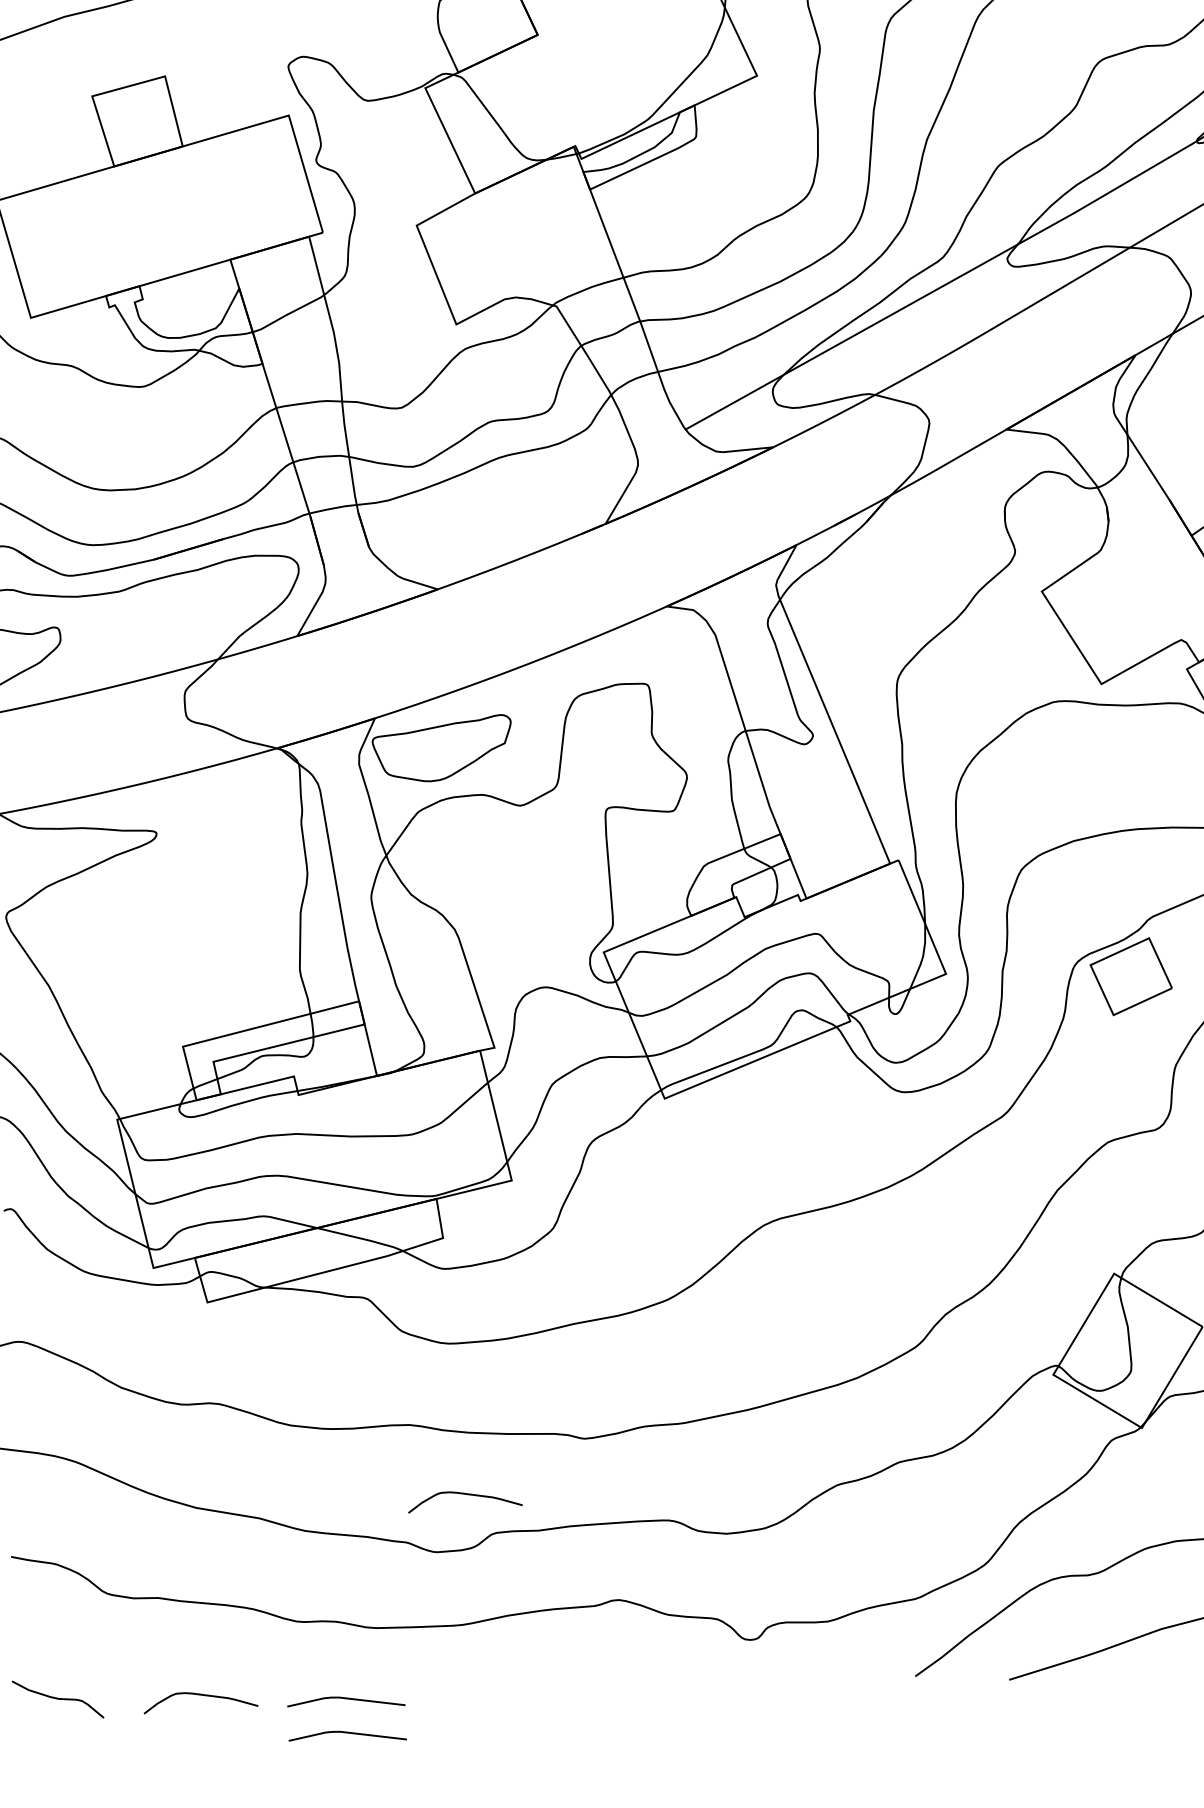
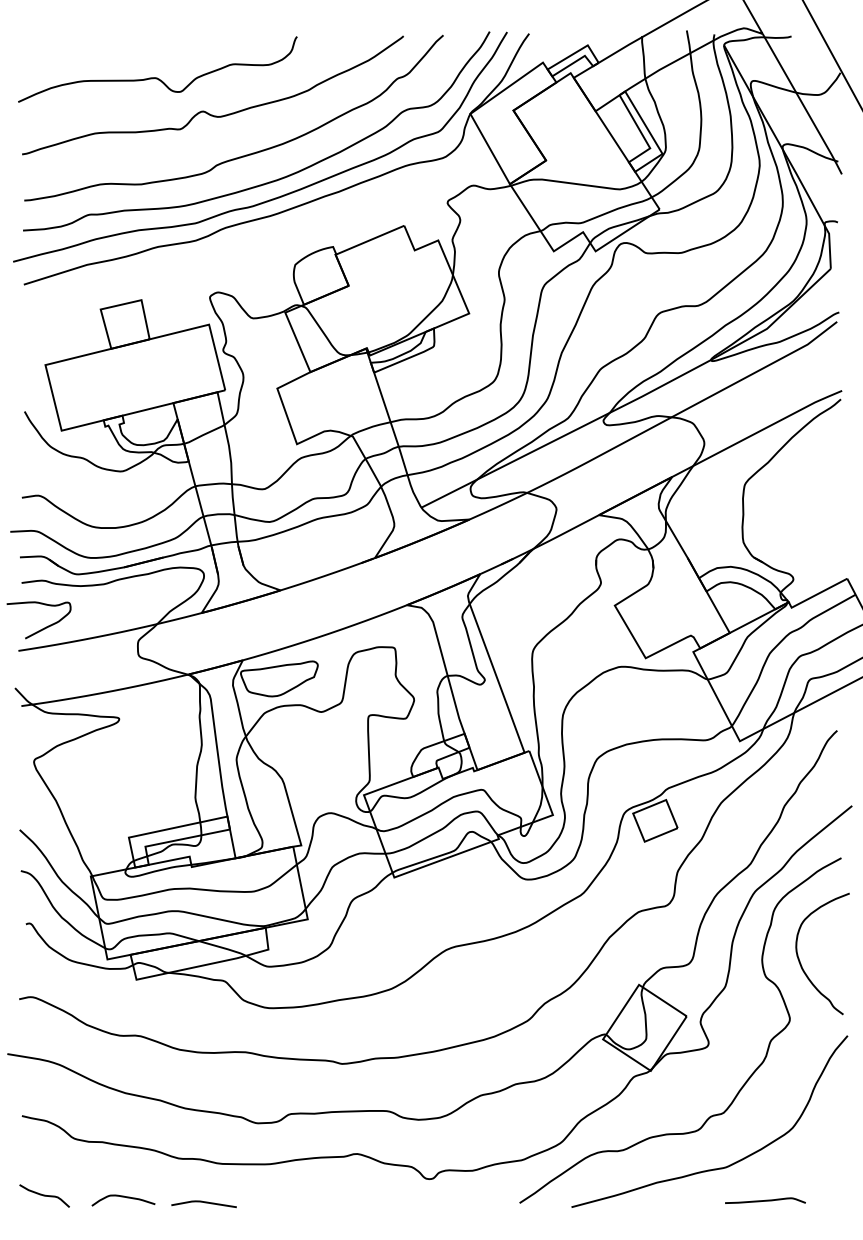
curve: (464, 1495) -> (274, 1092), removed
line: (348, 1735) -> (204, 1222), removed

